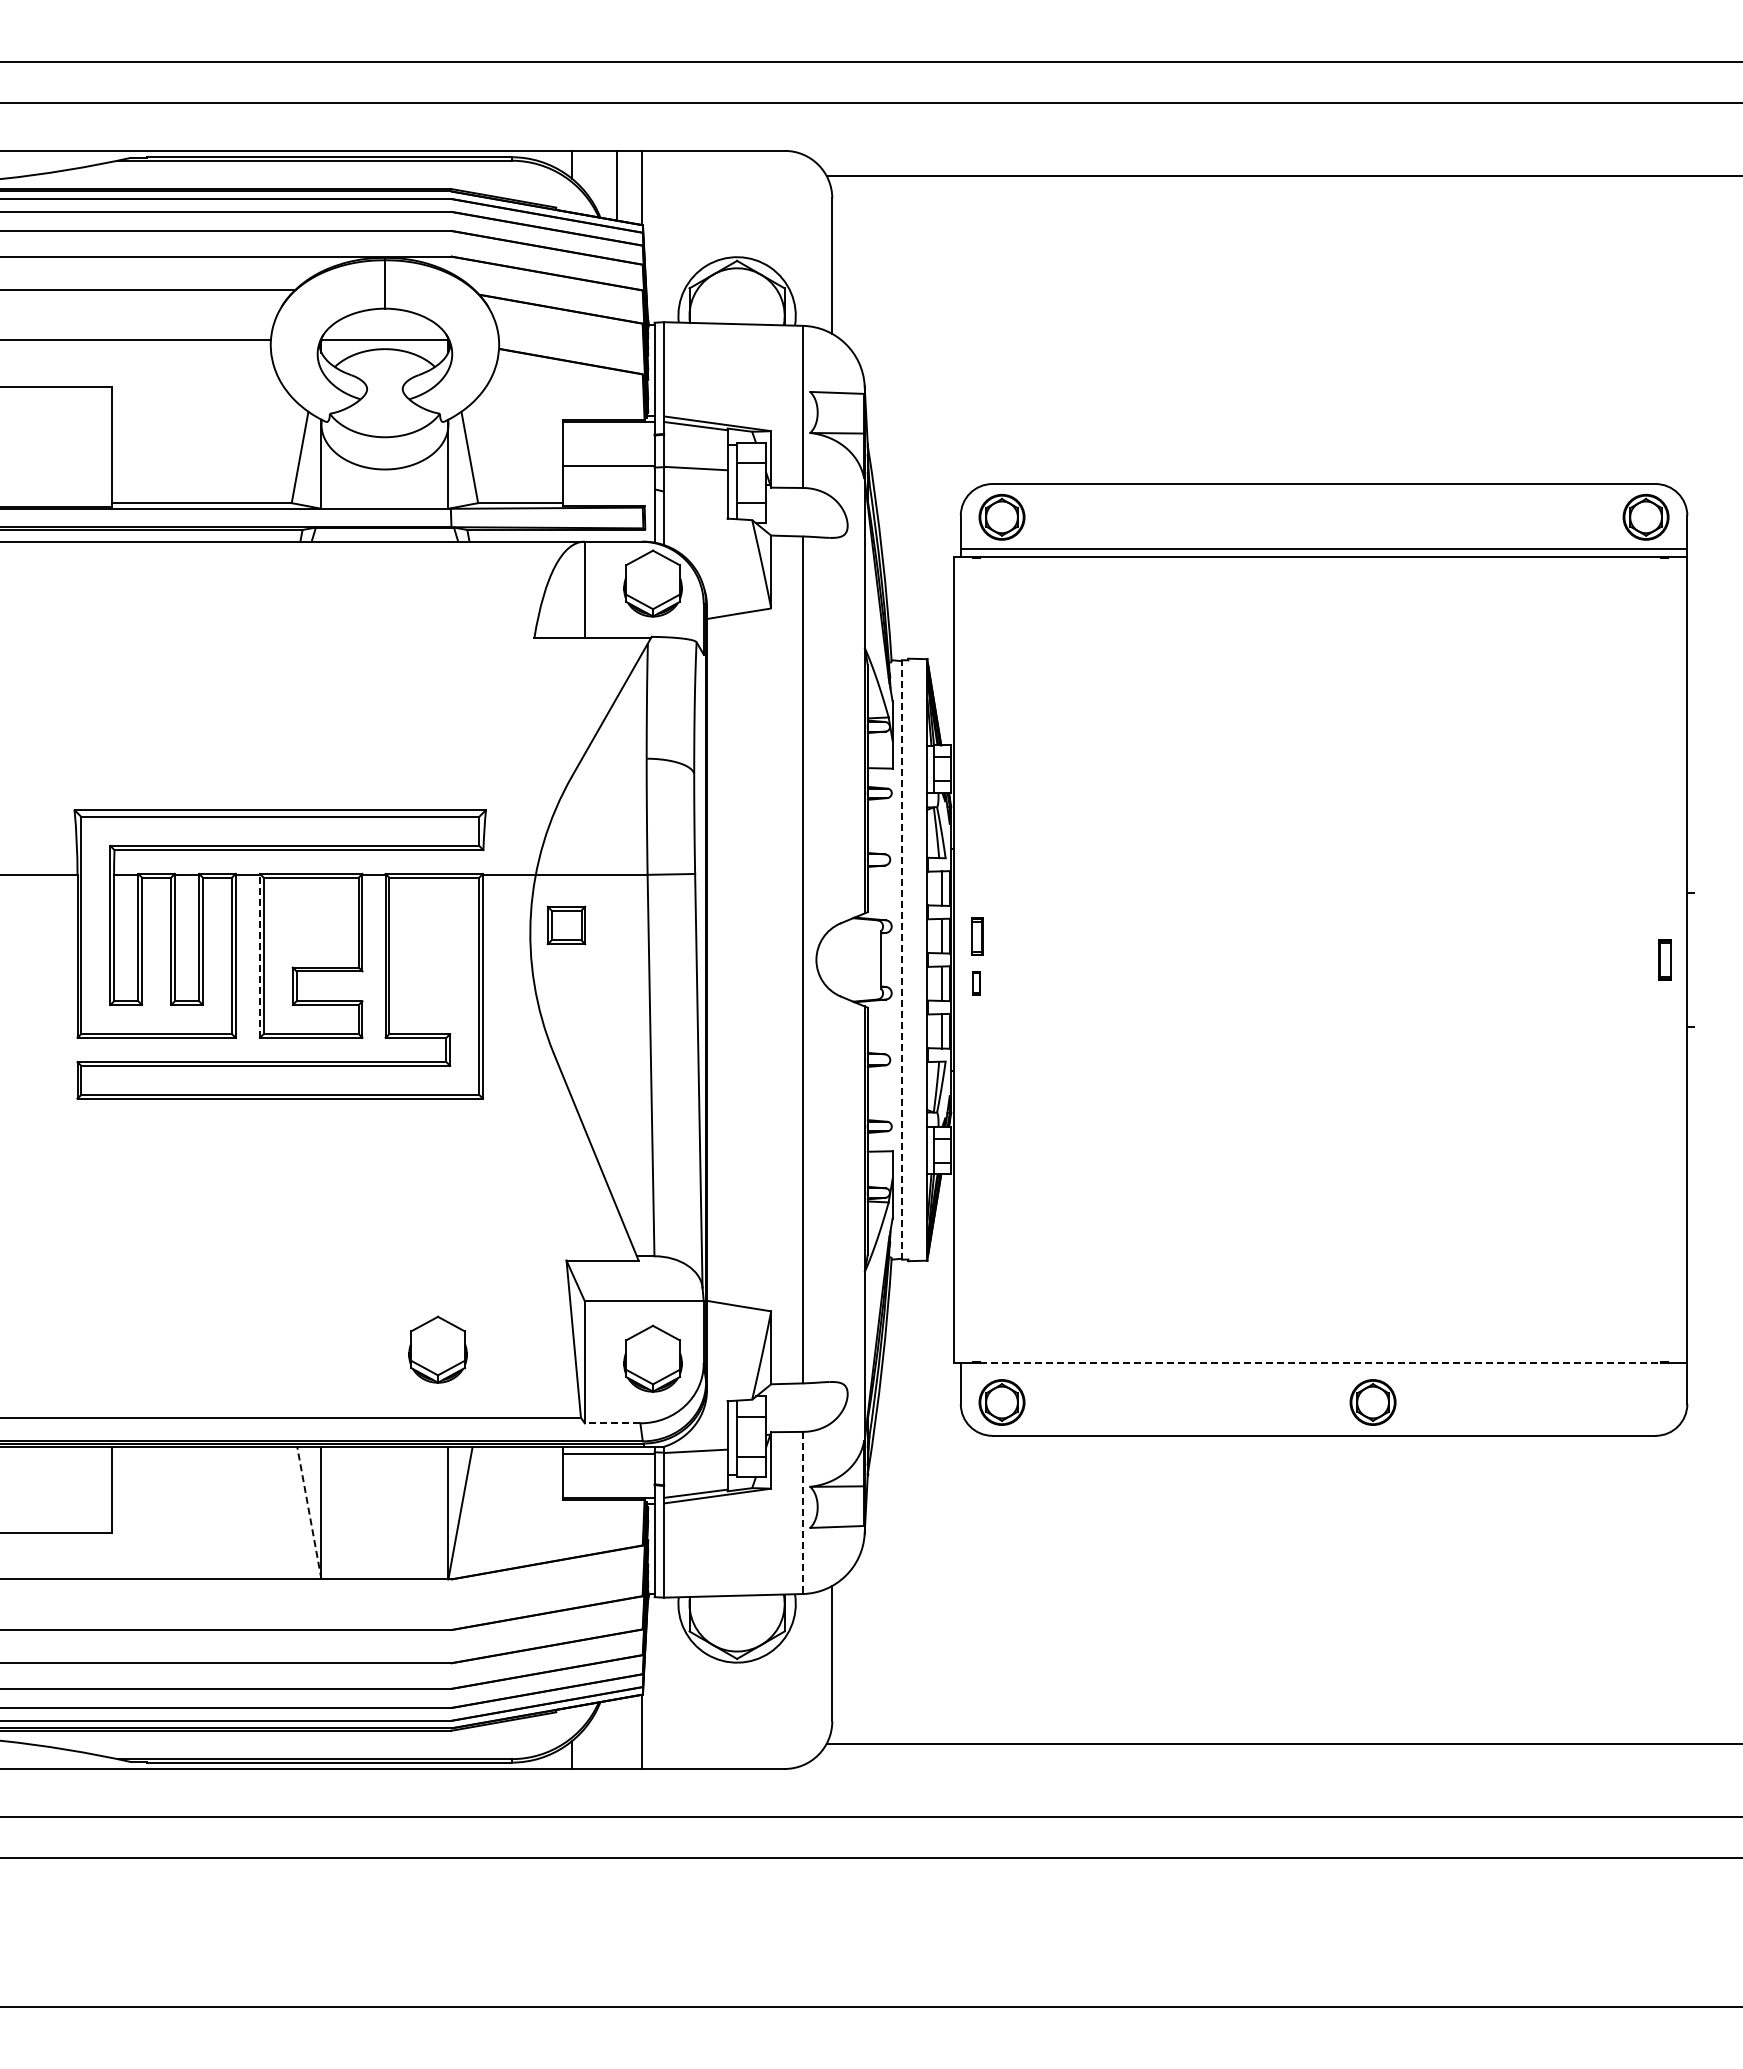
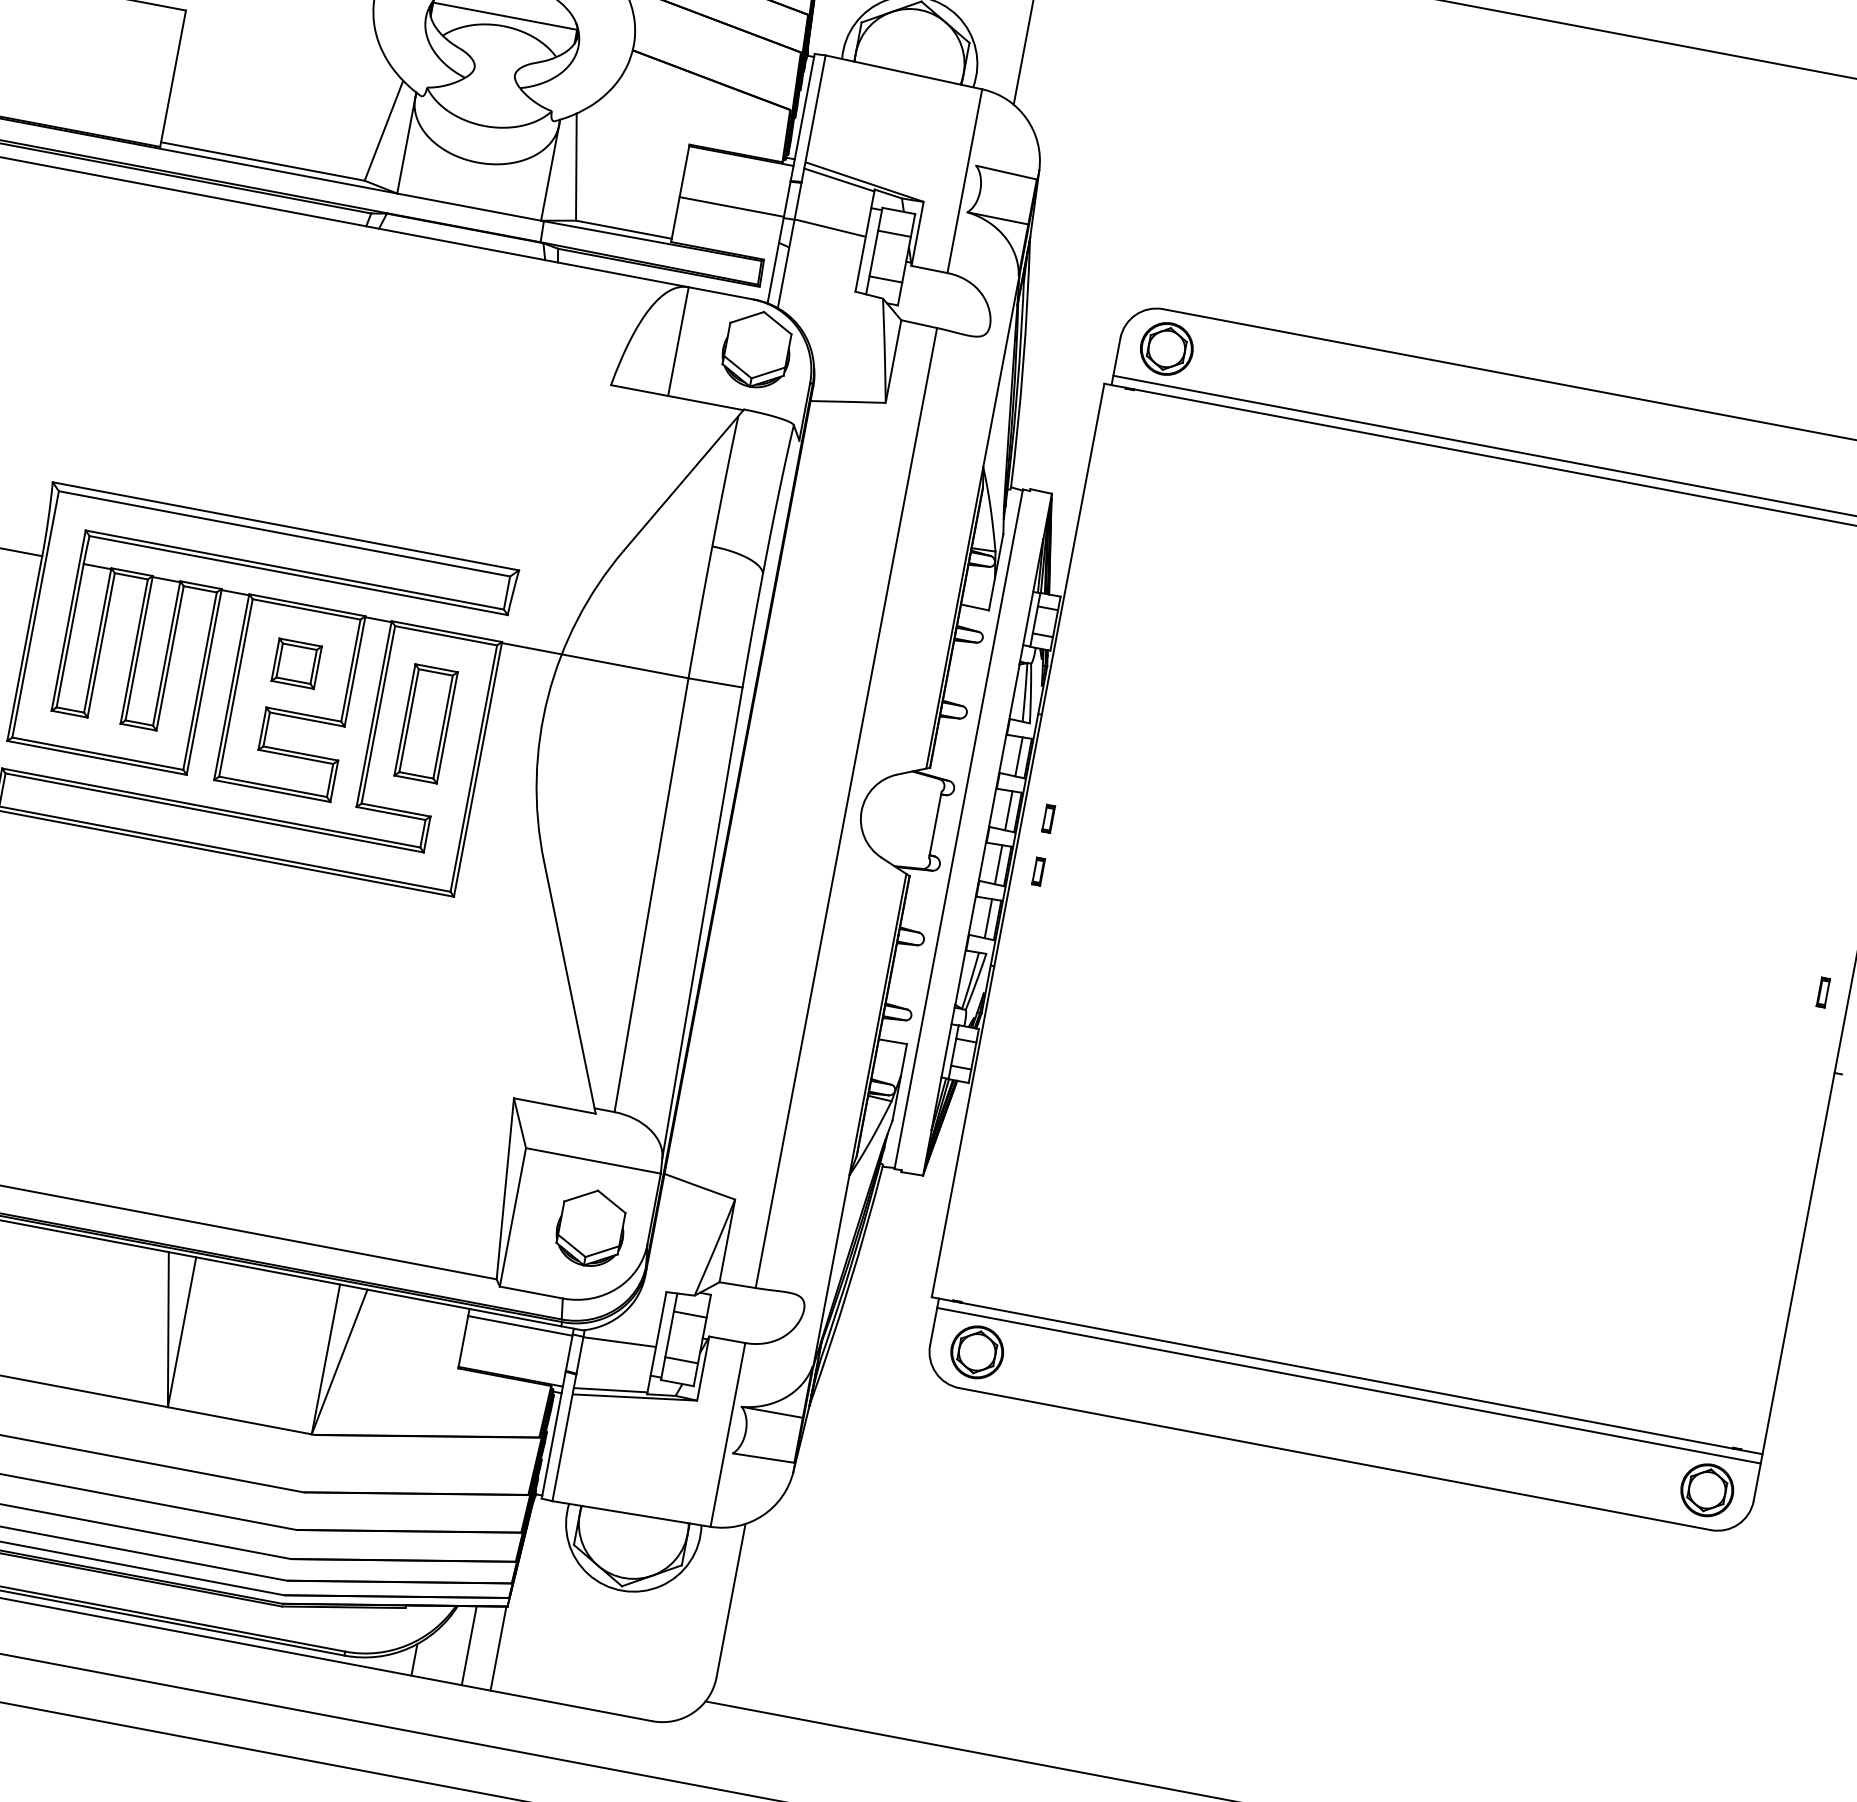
part: (566, 925) -> (296, 663), moved
part: (976, 936) -> (1048, 818), size x0.62
part: (431, 955) -> (426, 723), added
line: (259, 956) -> (231, 687), dashed -> solid
line: (902, 959) -> (959, 828), dashed -> solid
part: (1664, 959) -> (1823, 992), size x0.62
part: (437, 1349) -> (348, 1171), removed
line: (1321, 1362) -> (1347, 1375), dashed -> solid
line: (1323, 1371) -> (1348, 1386), added
part: (1372, 1402) -> (1706, 1490), moved
line: (612, 1423) -> (531, 1292), dashed -> solid
line: (309, 1512) -> (168, 1328), dashed -> solid
line: (802, 1513) -> (727, 1435), dashed -> solid
line: (616, 1733) -> (469, 1644), added

